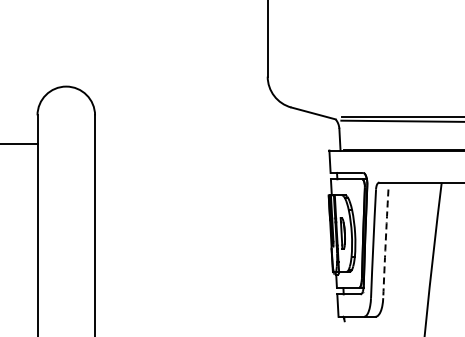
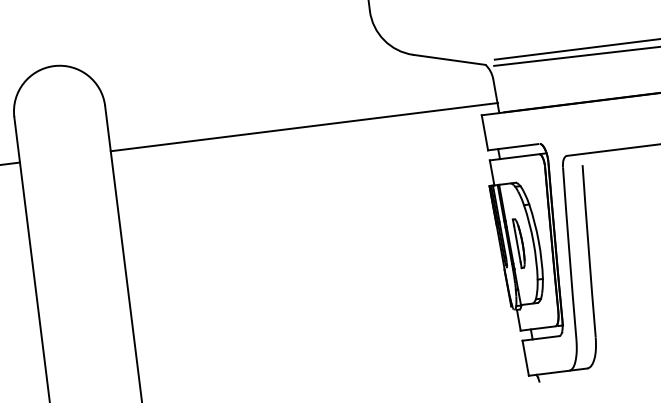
line: (217, 144) -> (304, 127), added
arc: (385, 243) -> (588, 250), dashed -> solid

